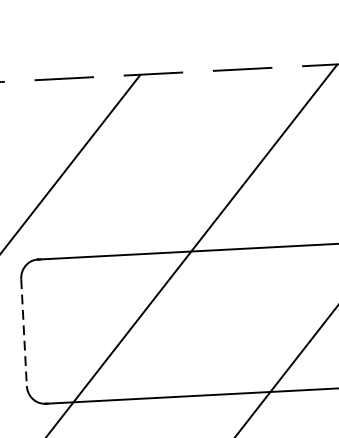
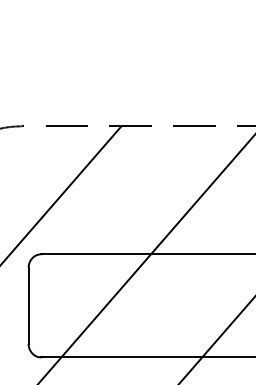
line: (23, 333) -> (28, 306), dashed -> solid

